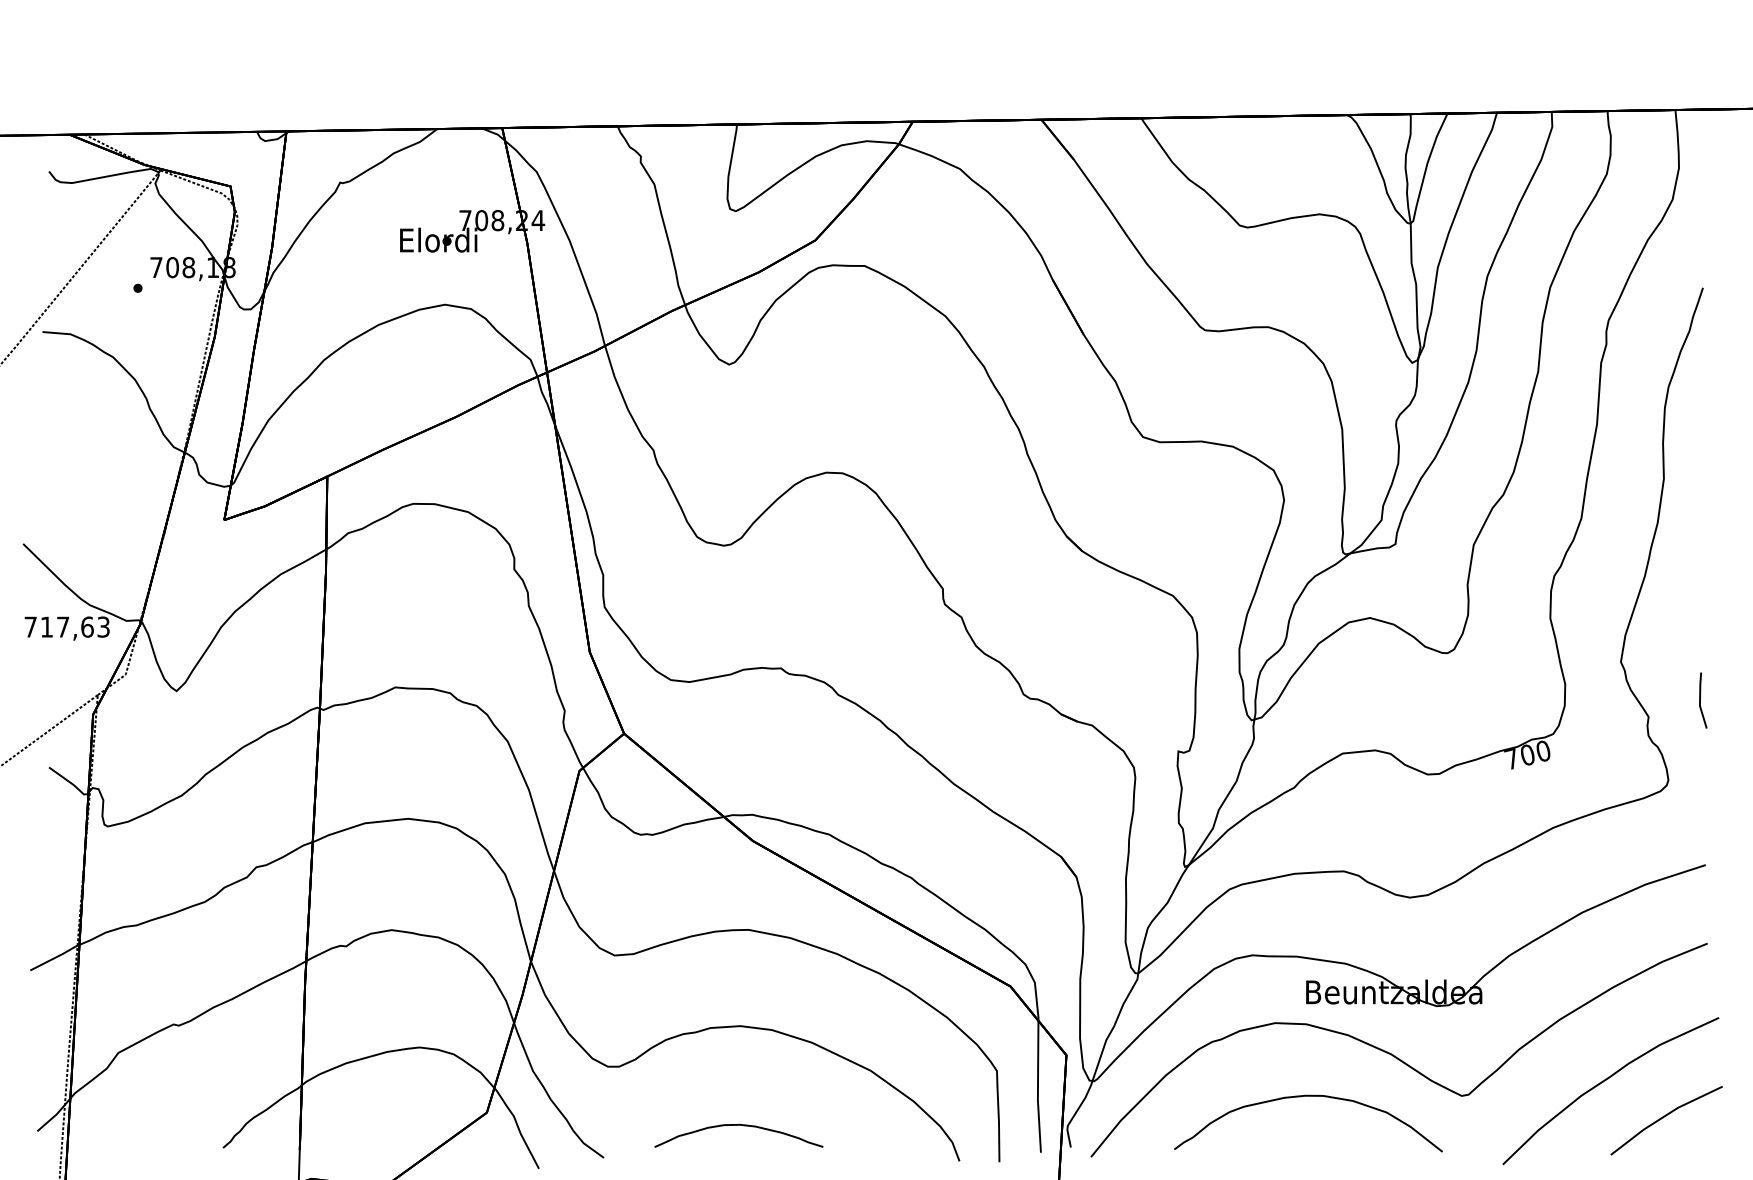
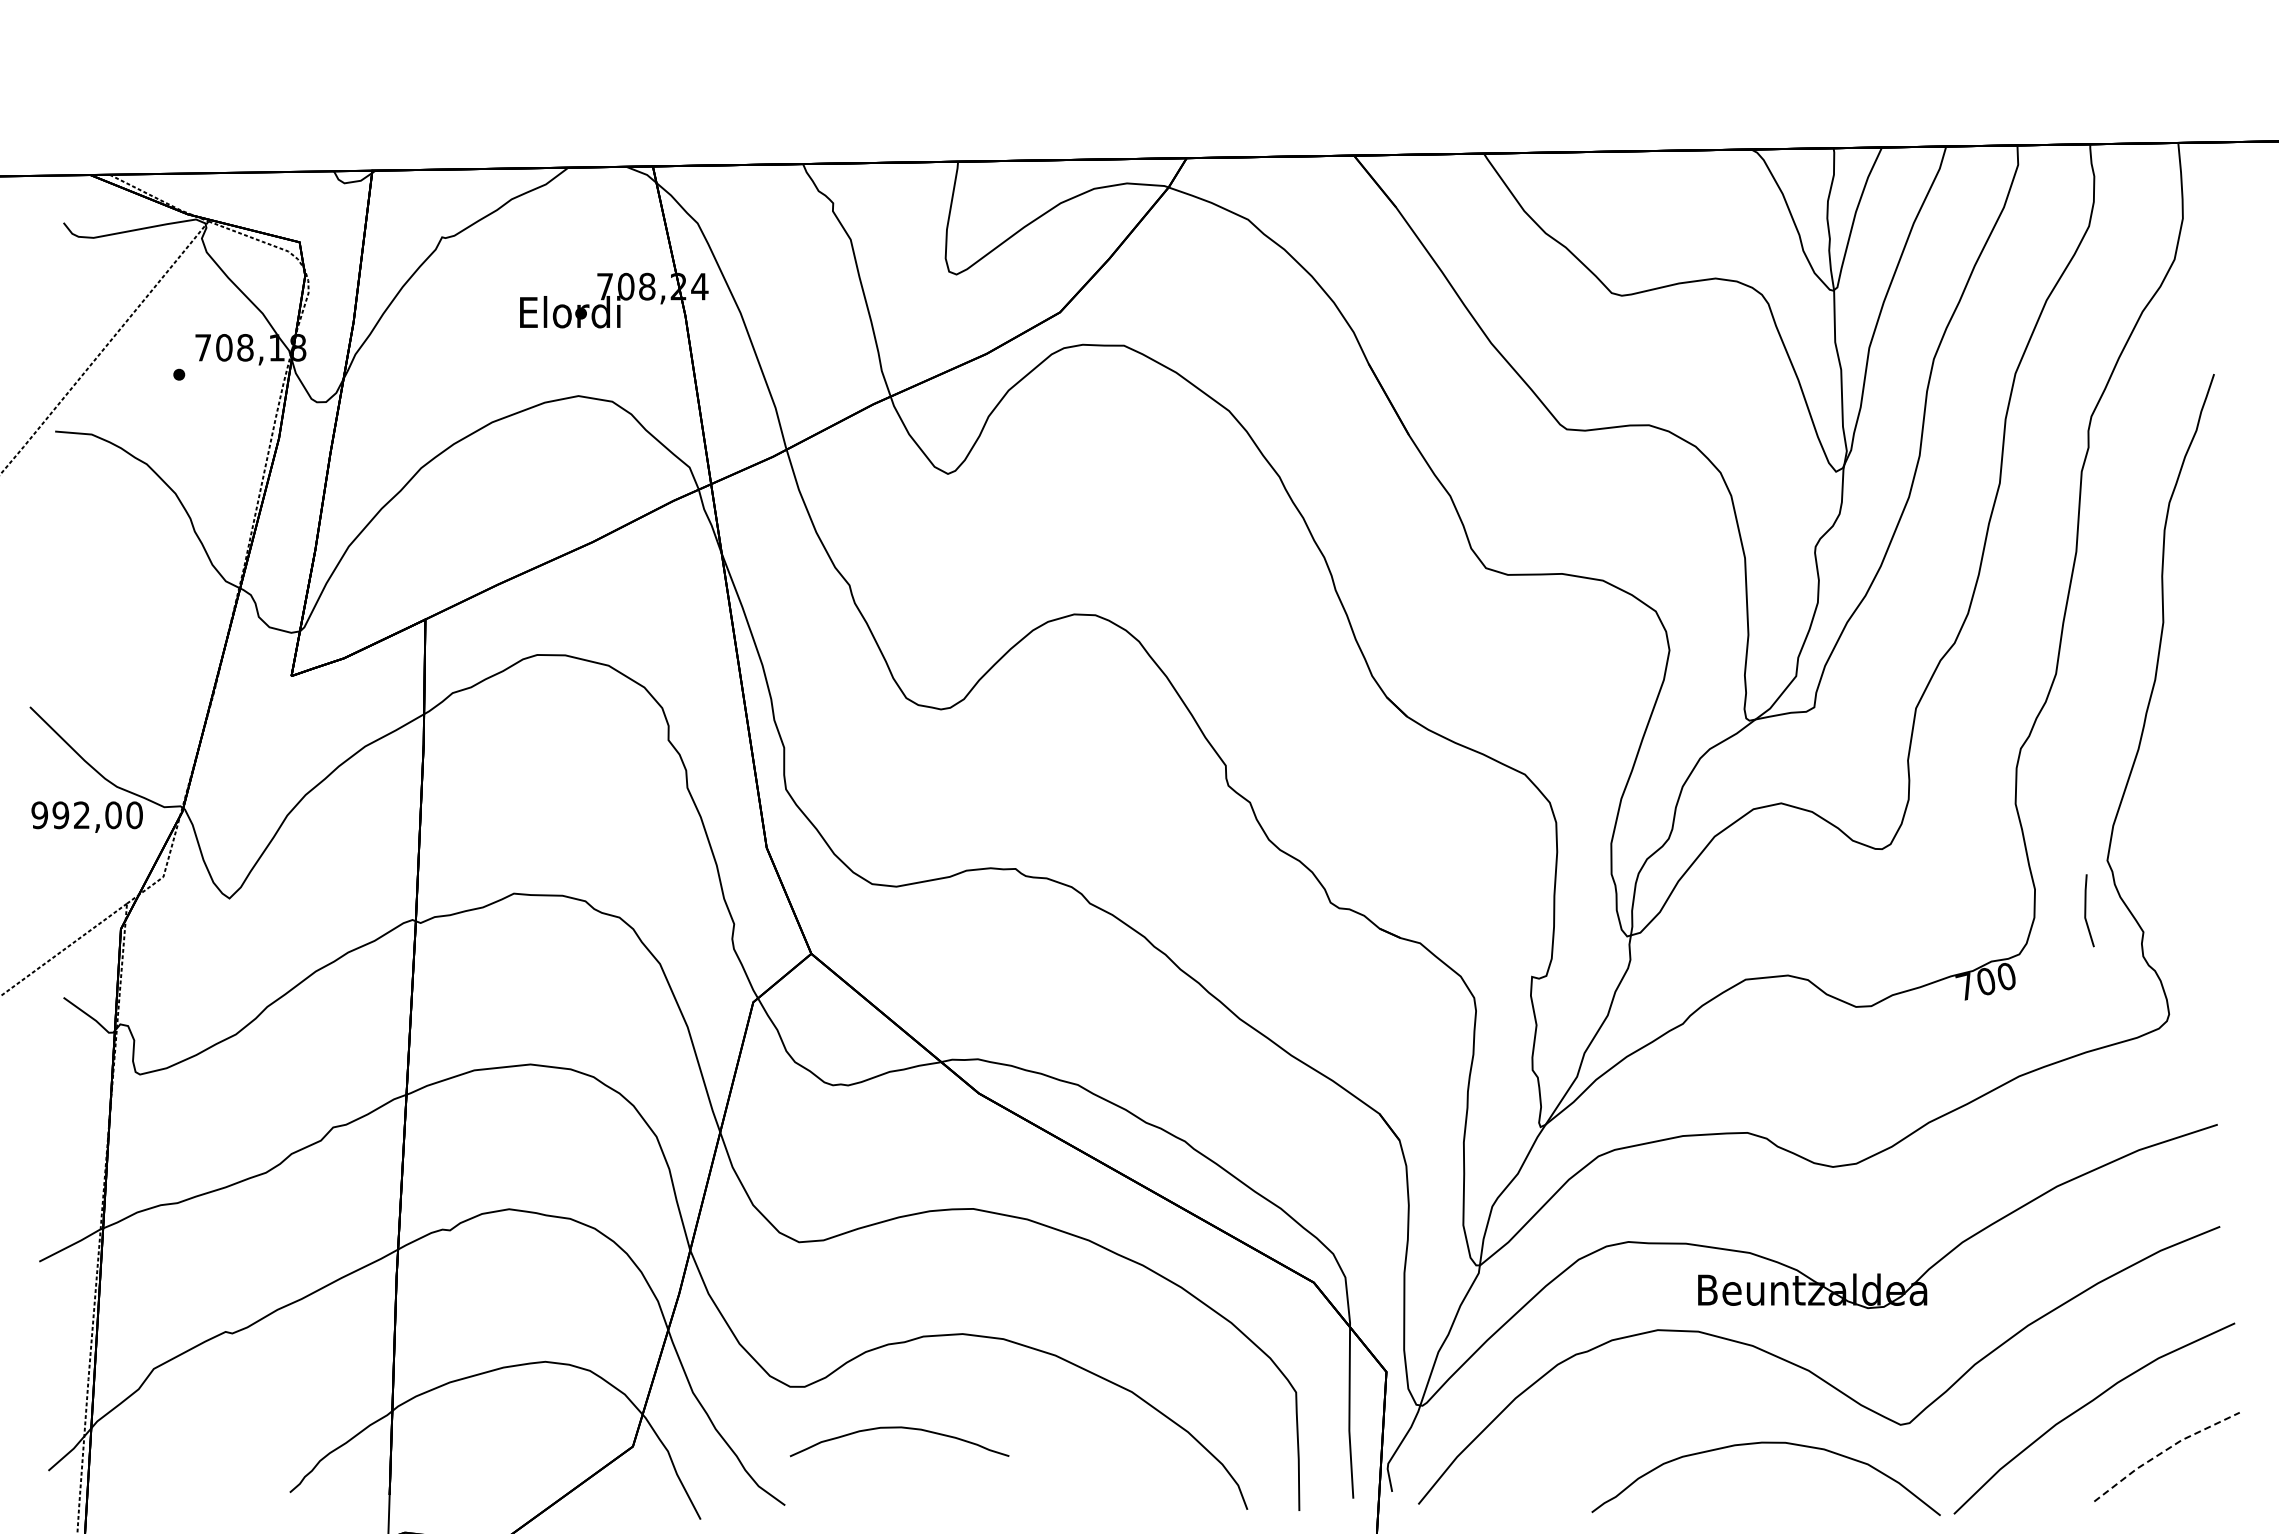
text: (66, 627) -> (86, 815), 717,63 -> 992,00
line: (1700, 700) -> (2086, 910), moved
curve: (1307, 1096) -> (1765, 1443), moved
line: (1664, 1116) -> (2163, 1451), solid -> dashed
curve: (738, 1125) -> (899, 1428), moved

